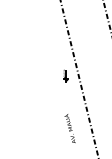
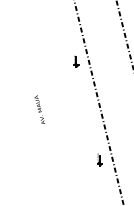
text: (70, 128) -> (39, 109), moved

